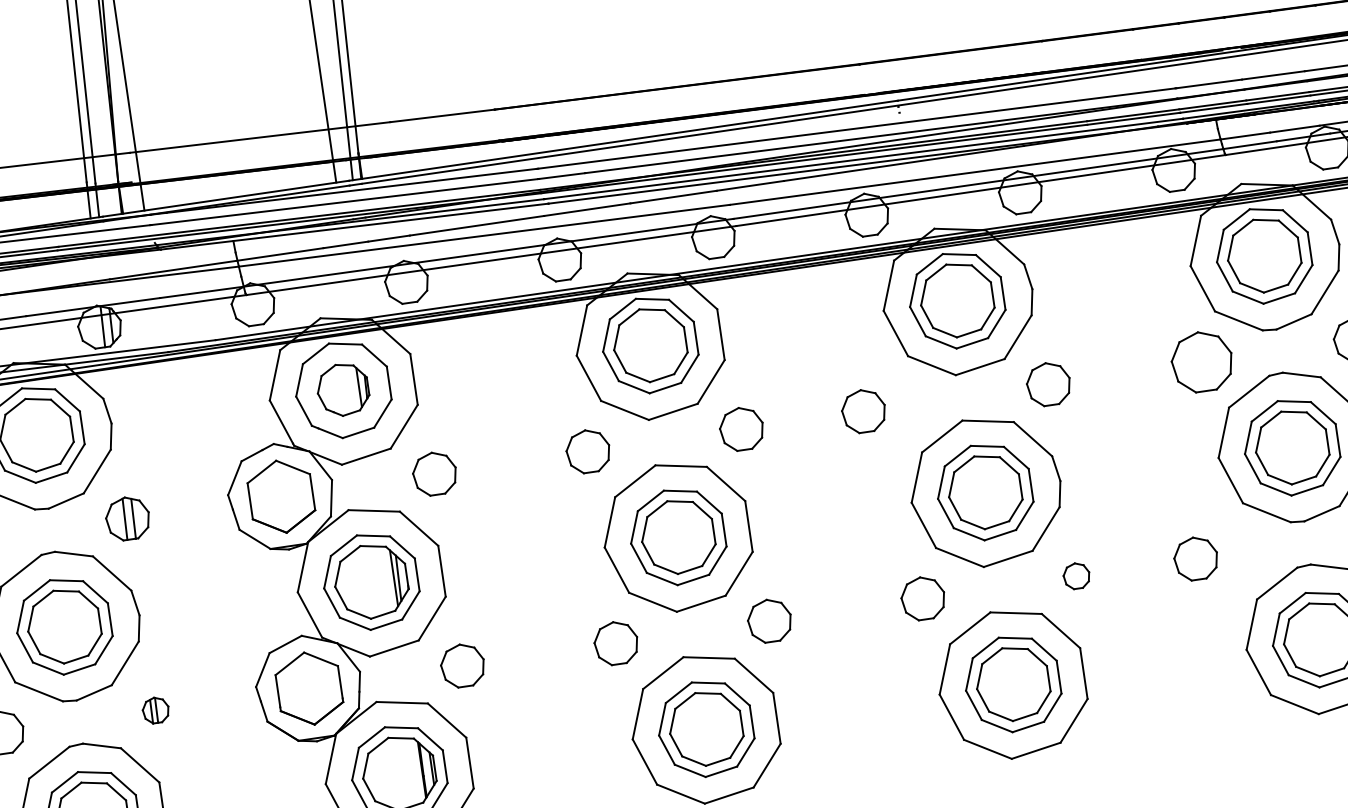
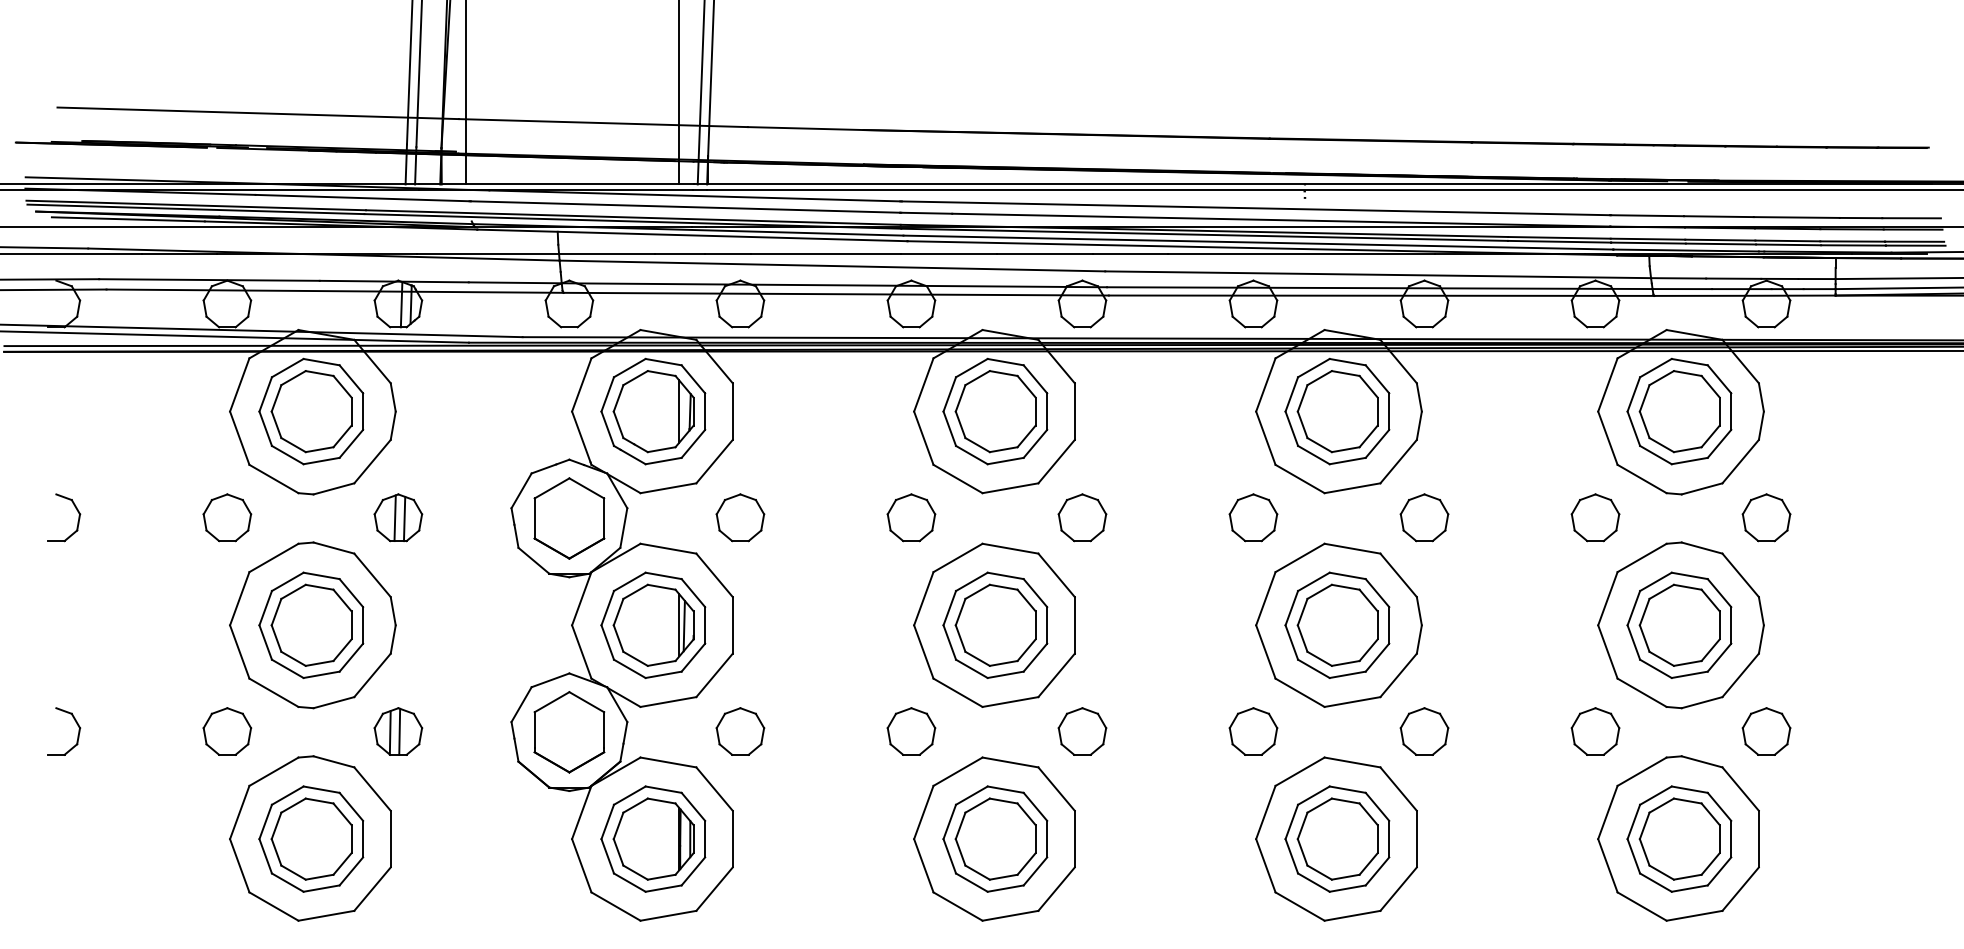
part: (1202, 361) -> (1595, 517), size x0.71
part: (342, 389) -> (653, 411), size x1.43
part: (863, 410) -> (1253, 517), moved
part: (1196, 558) -> (1595, 731), moved
part: (1076, 575) -> (1424, 731), size x1.67
part: (155, 710) -> (398, 731), size x1.67

